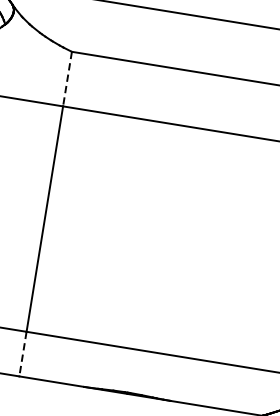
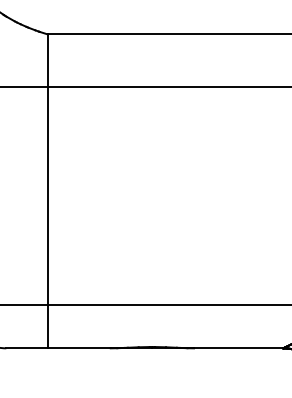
line: (66, 79) -> (47, 61), dashed -> solid
line: (22, 353) -> (47, 326), dashed -> solid

